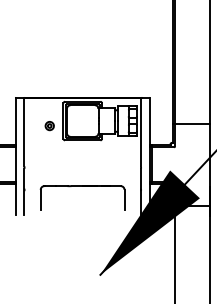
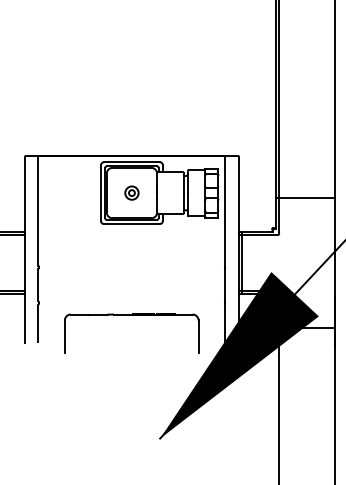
part: (49, 126) -> (131, 193), moved
part: (82, 186) -> (131, 315), moved

